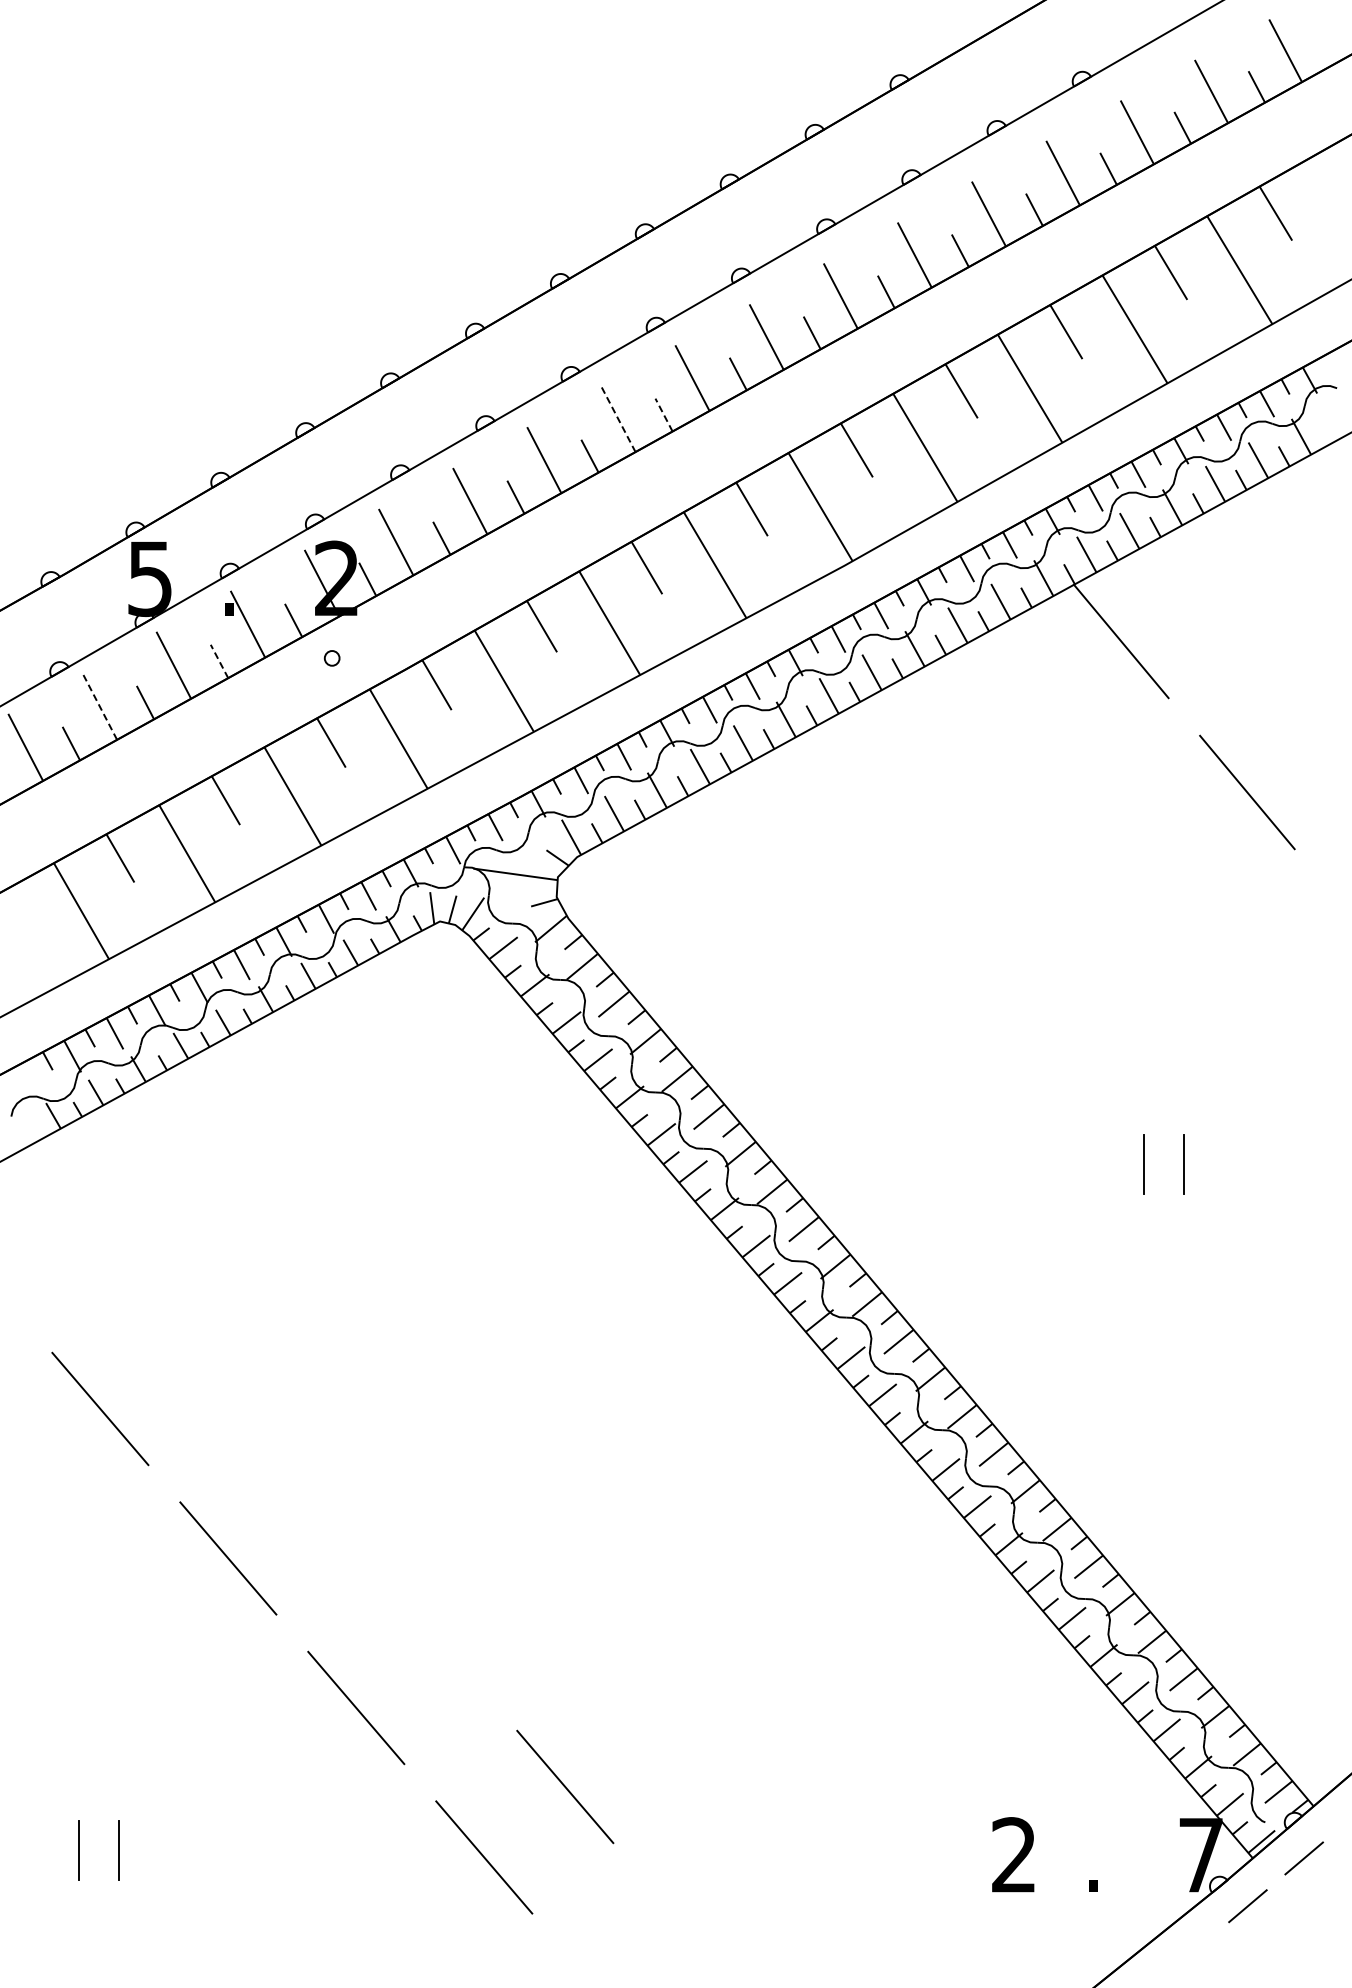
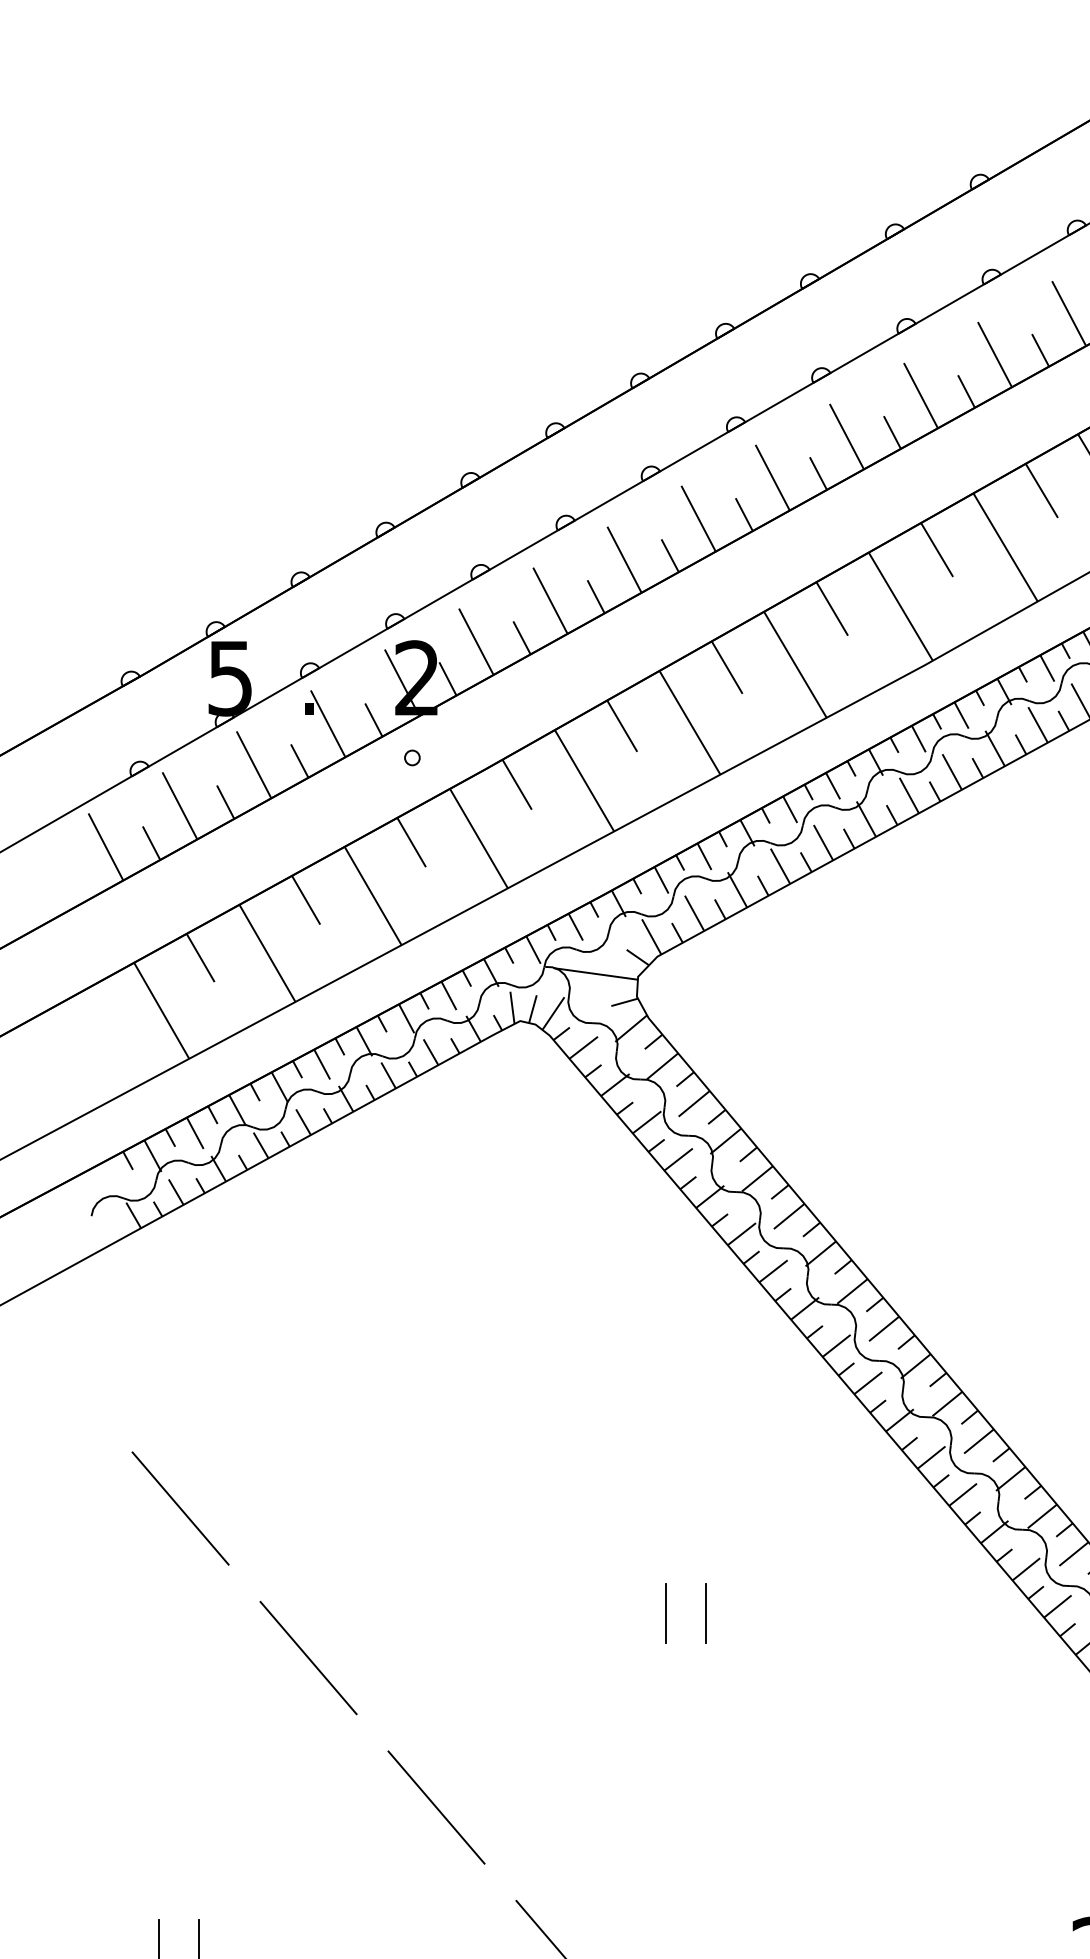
line: (664, 415) -> (744, 515), dashed -> solid
line: (618, 418) -> (698, 518), dashed -> solid
line: (219, 661) -> (299, 761), dashed -> solid
line: (99, 706) -> (179, 806), dashed -> solid
line: (586, 1513) -> (666, 1613), added
line: (625, 1513) -> (705, 1613), added
line: (565, 1786) -> (645, 1886), removed

